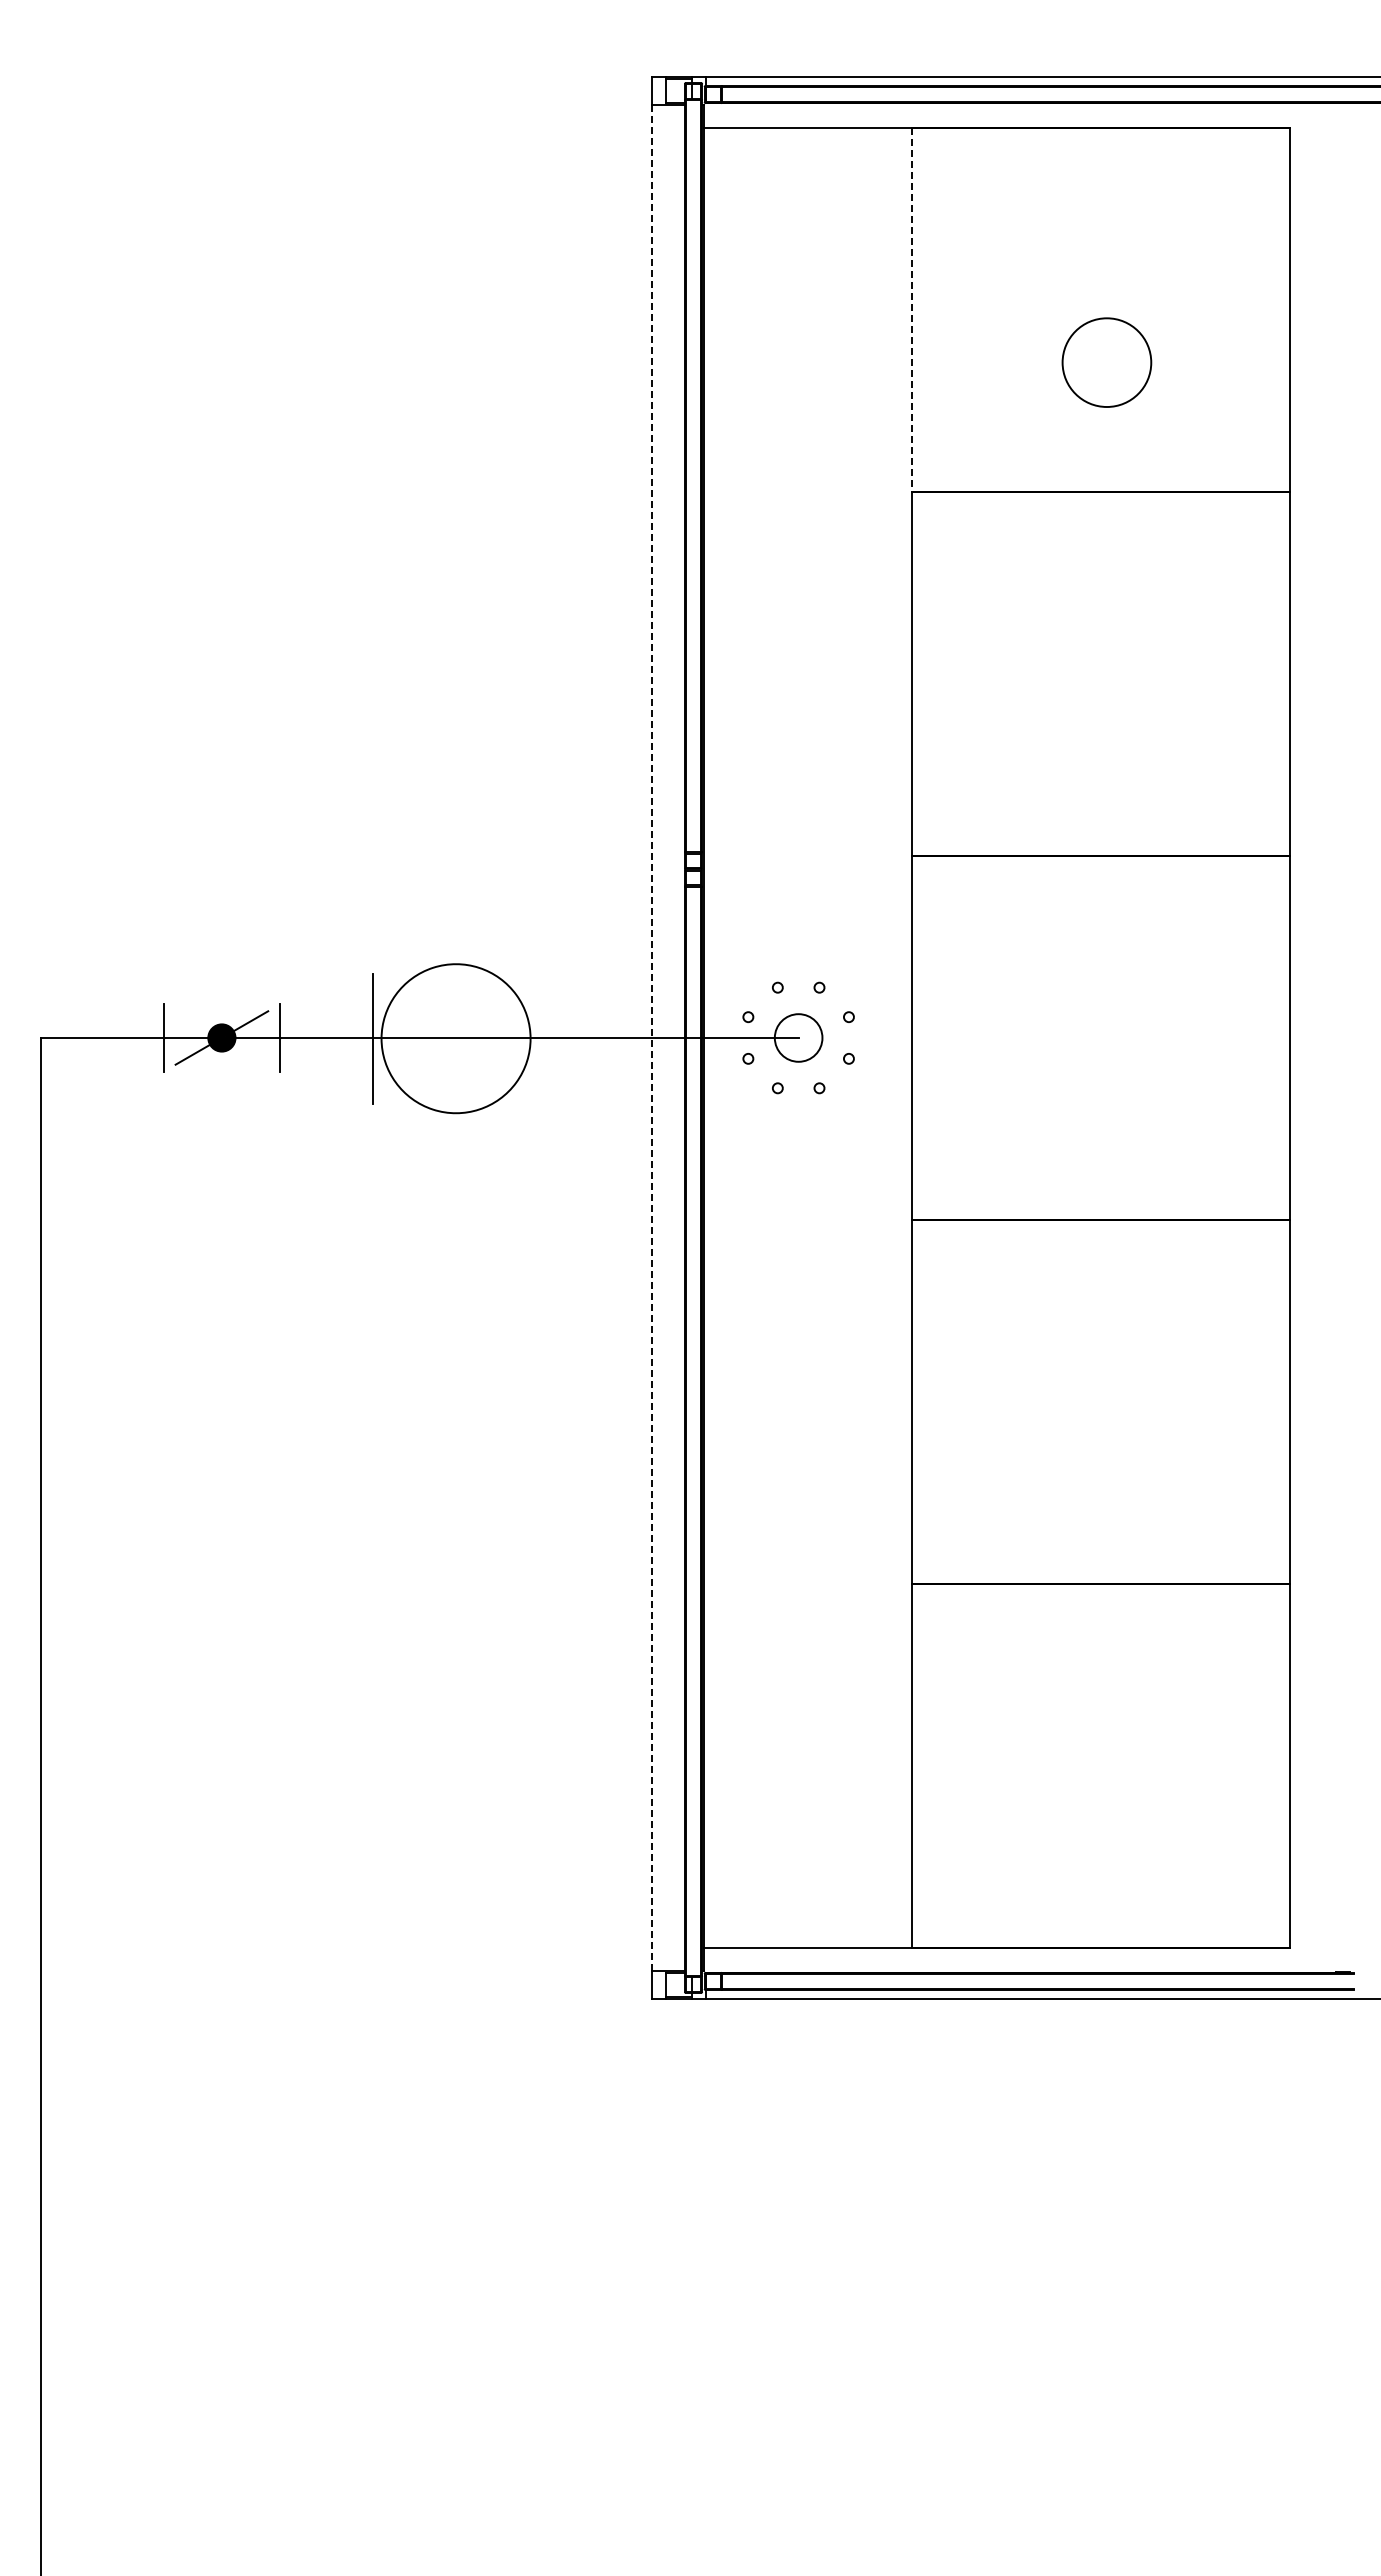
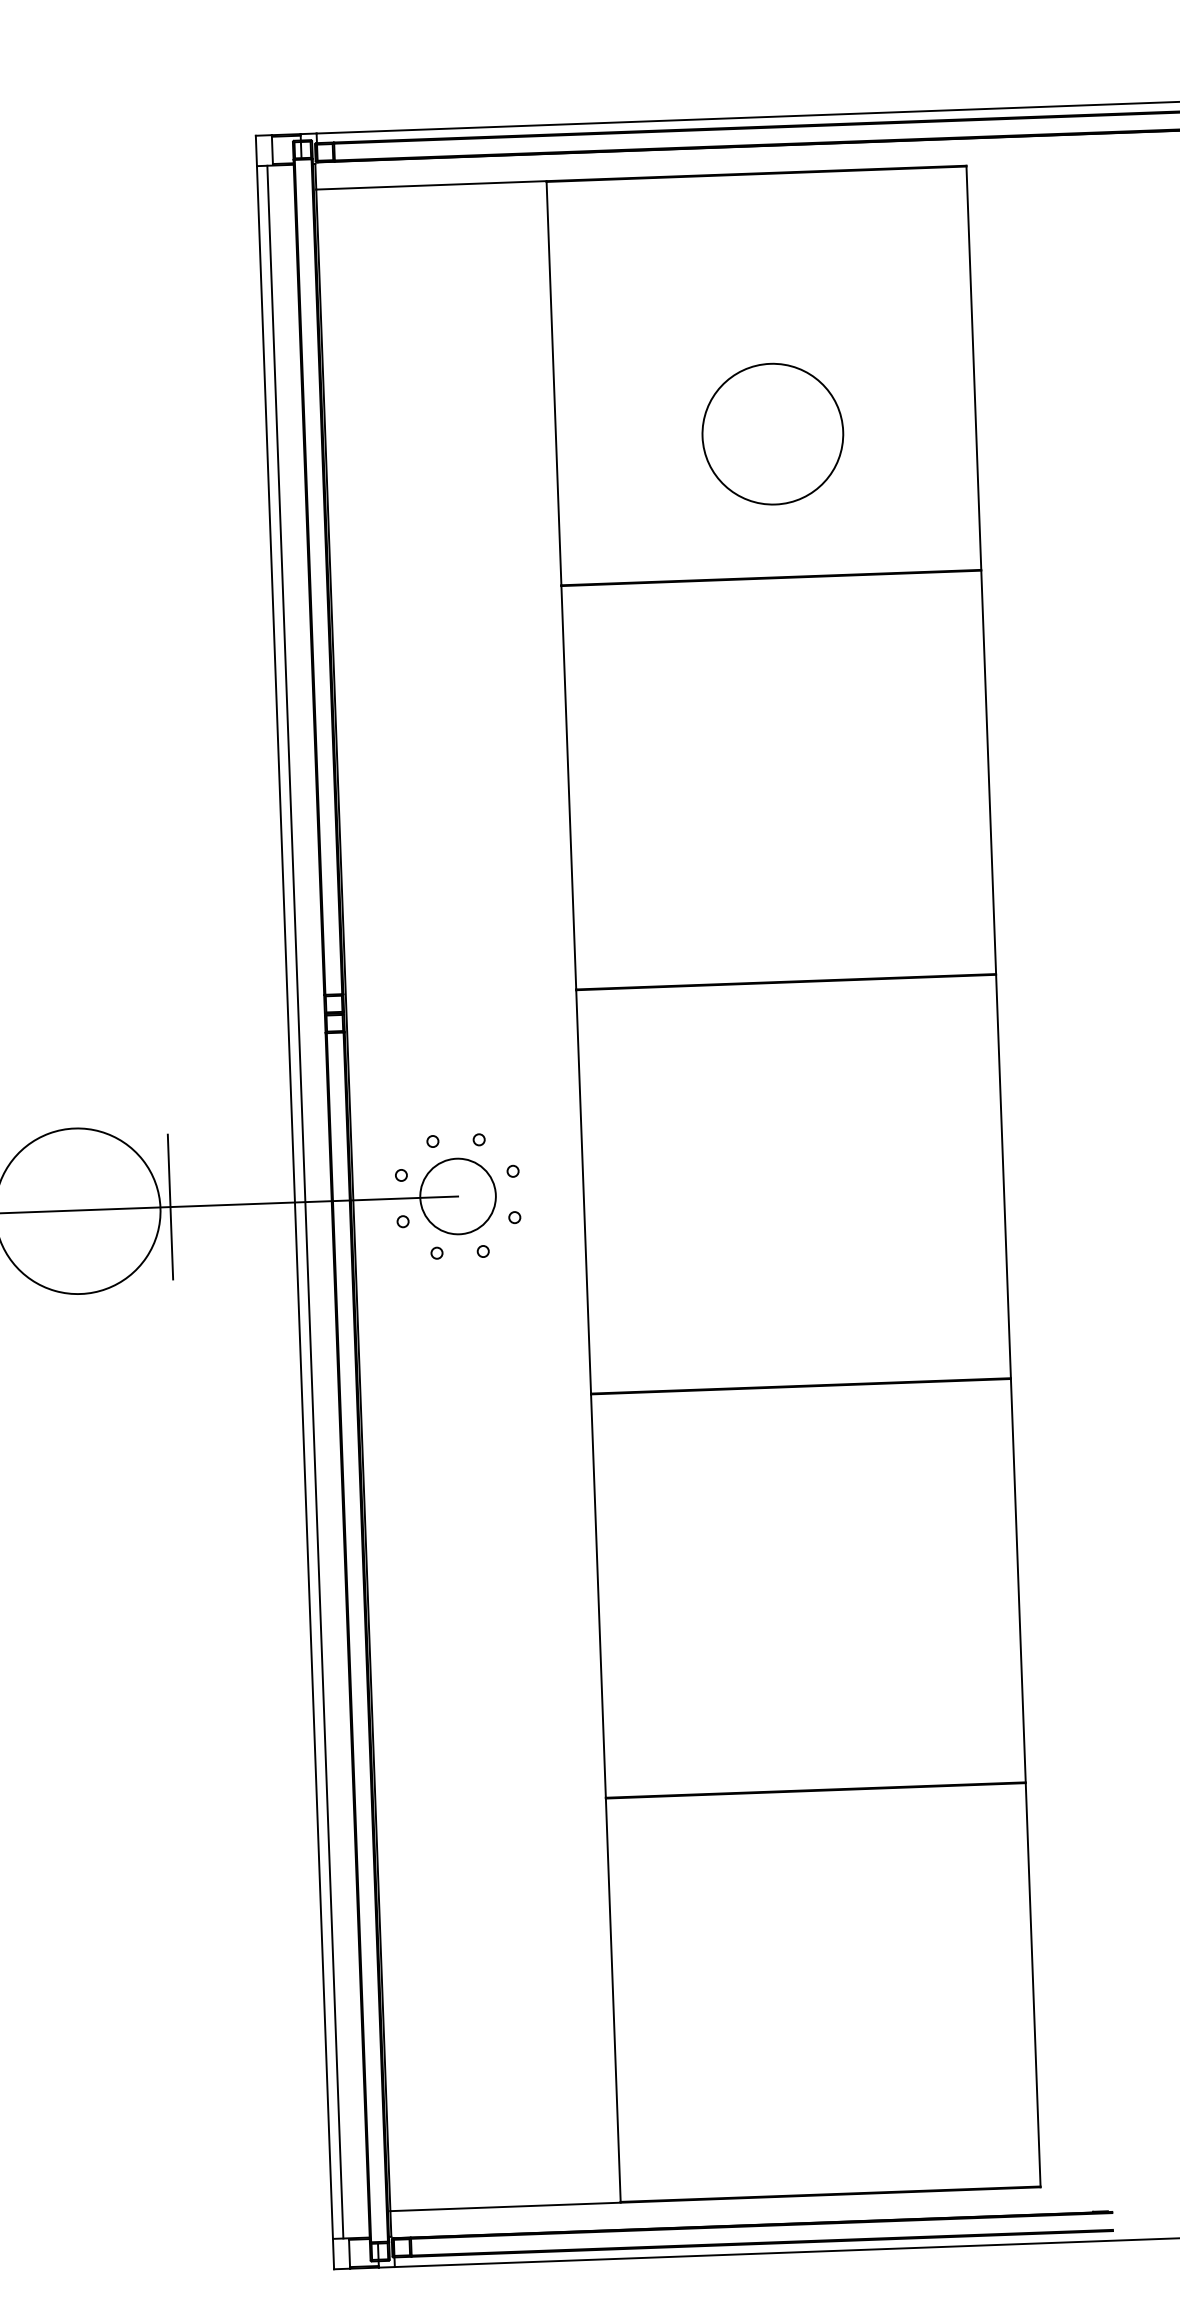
line: (911, 310) -> (553, 384), dashed -> solid
circle: (1106, 362) -> (772, 433), size x1.43
line: (539, 1037) -> (170, 1206), added
line: (661, 1037) -> (305, 1201), added
circle: (798, 1037) -> (457, 1195), size x1.43
line: (651, 1038) -> (294, 1203), dashed -> solid

